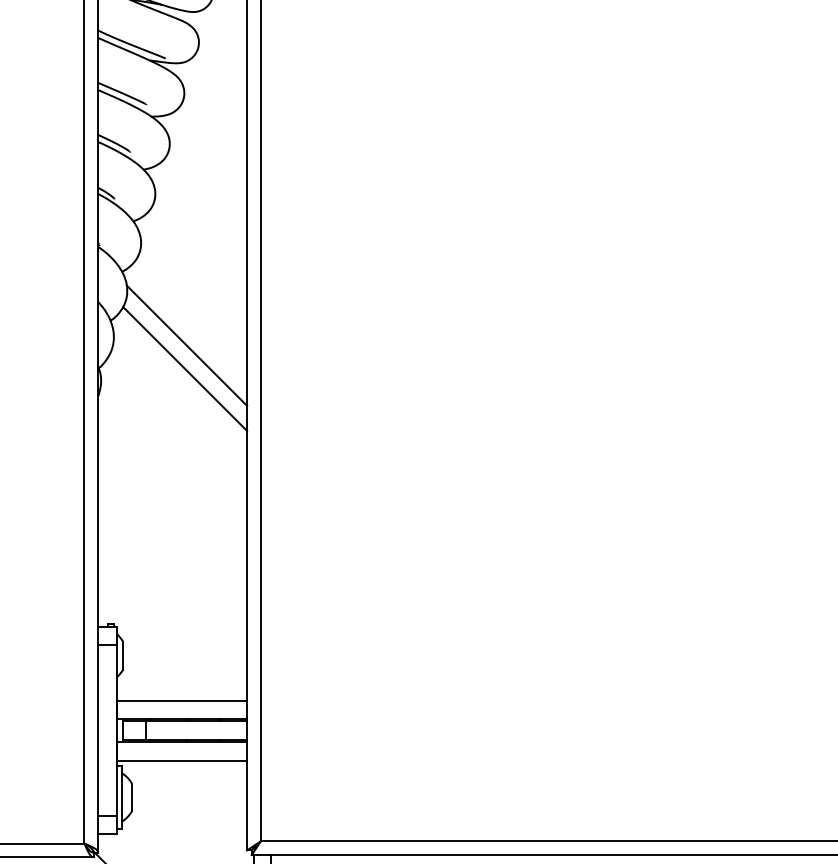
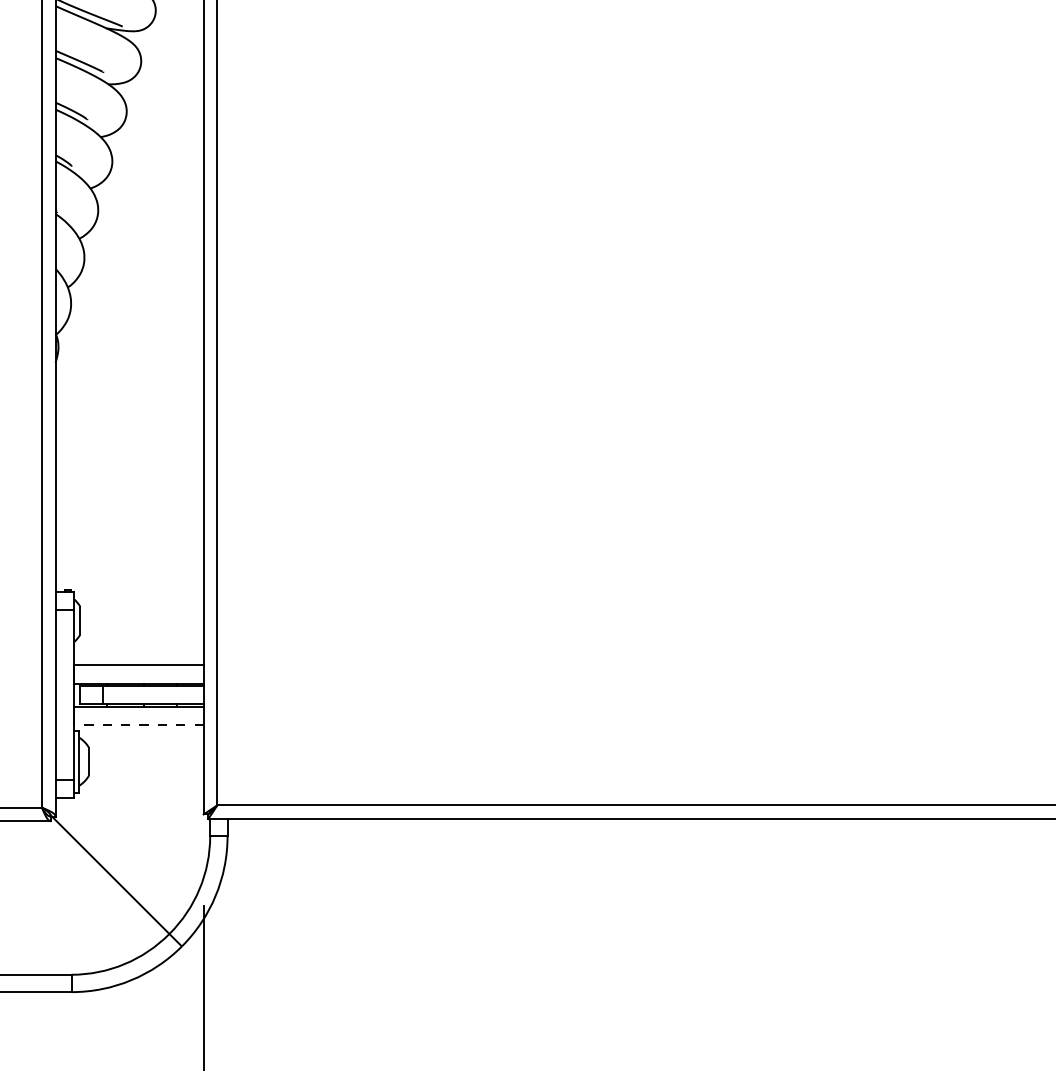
line: (186, 345) -> (143, 312), removed
line: (184, 369) -> (141, 335), removed
line: (181, 761) -> (138, 725), solid -> dashed

